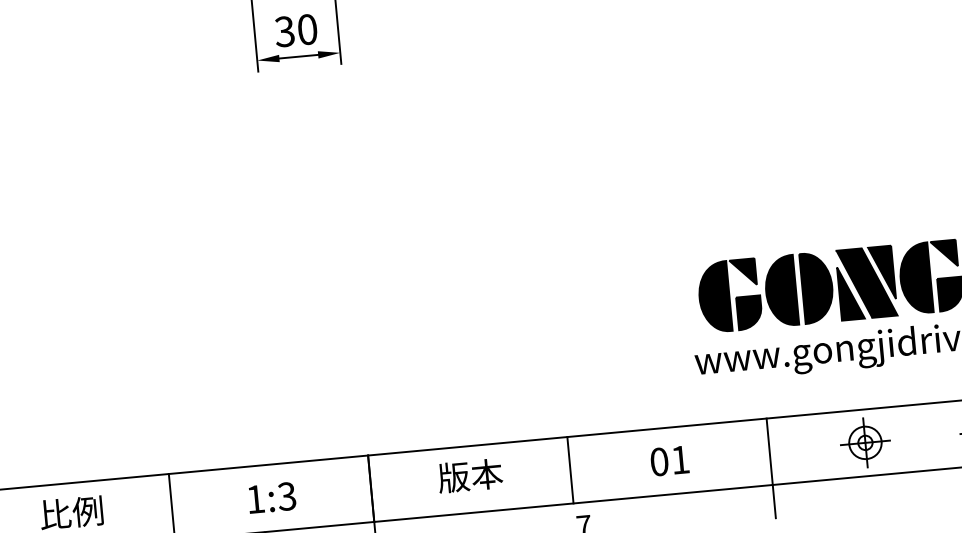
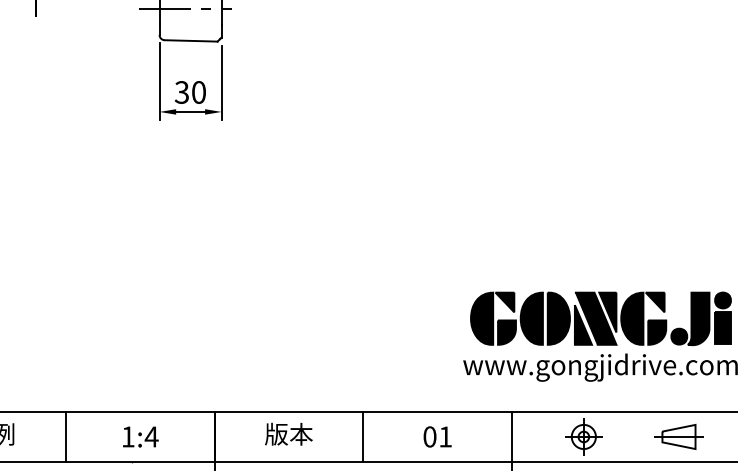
text: (286, 495) -> (151, 436), 1:3 -> 1:4

